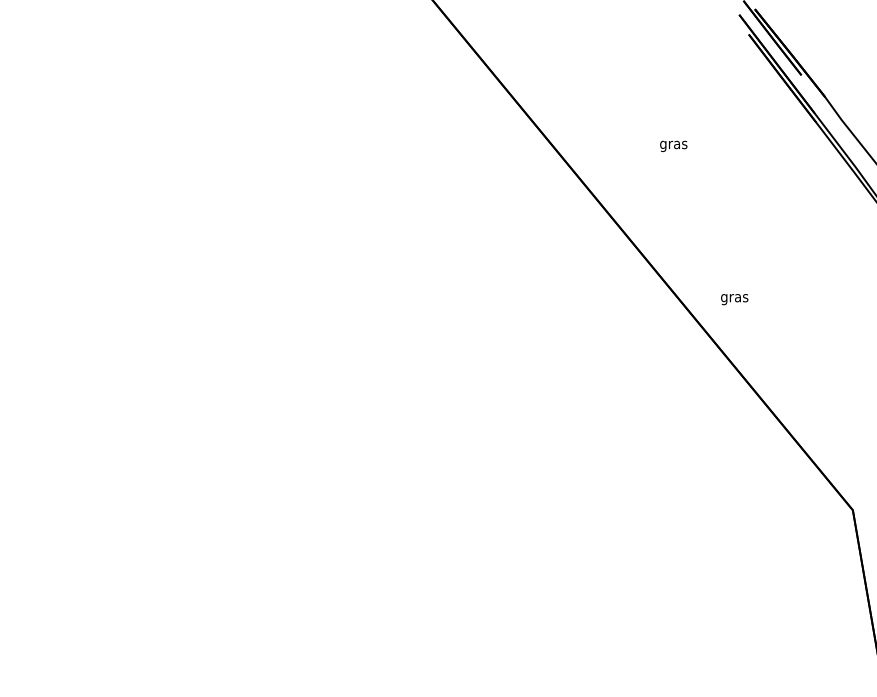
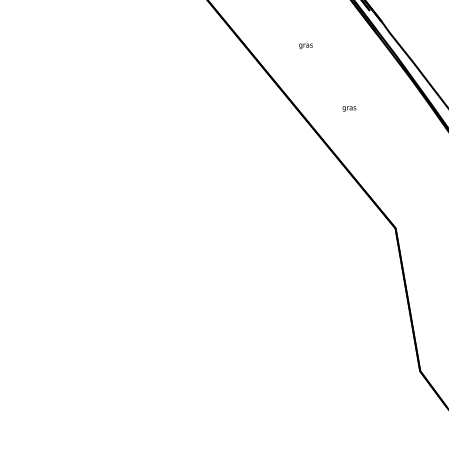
text: (734, 298) -> (349, 108), moved

